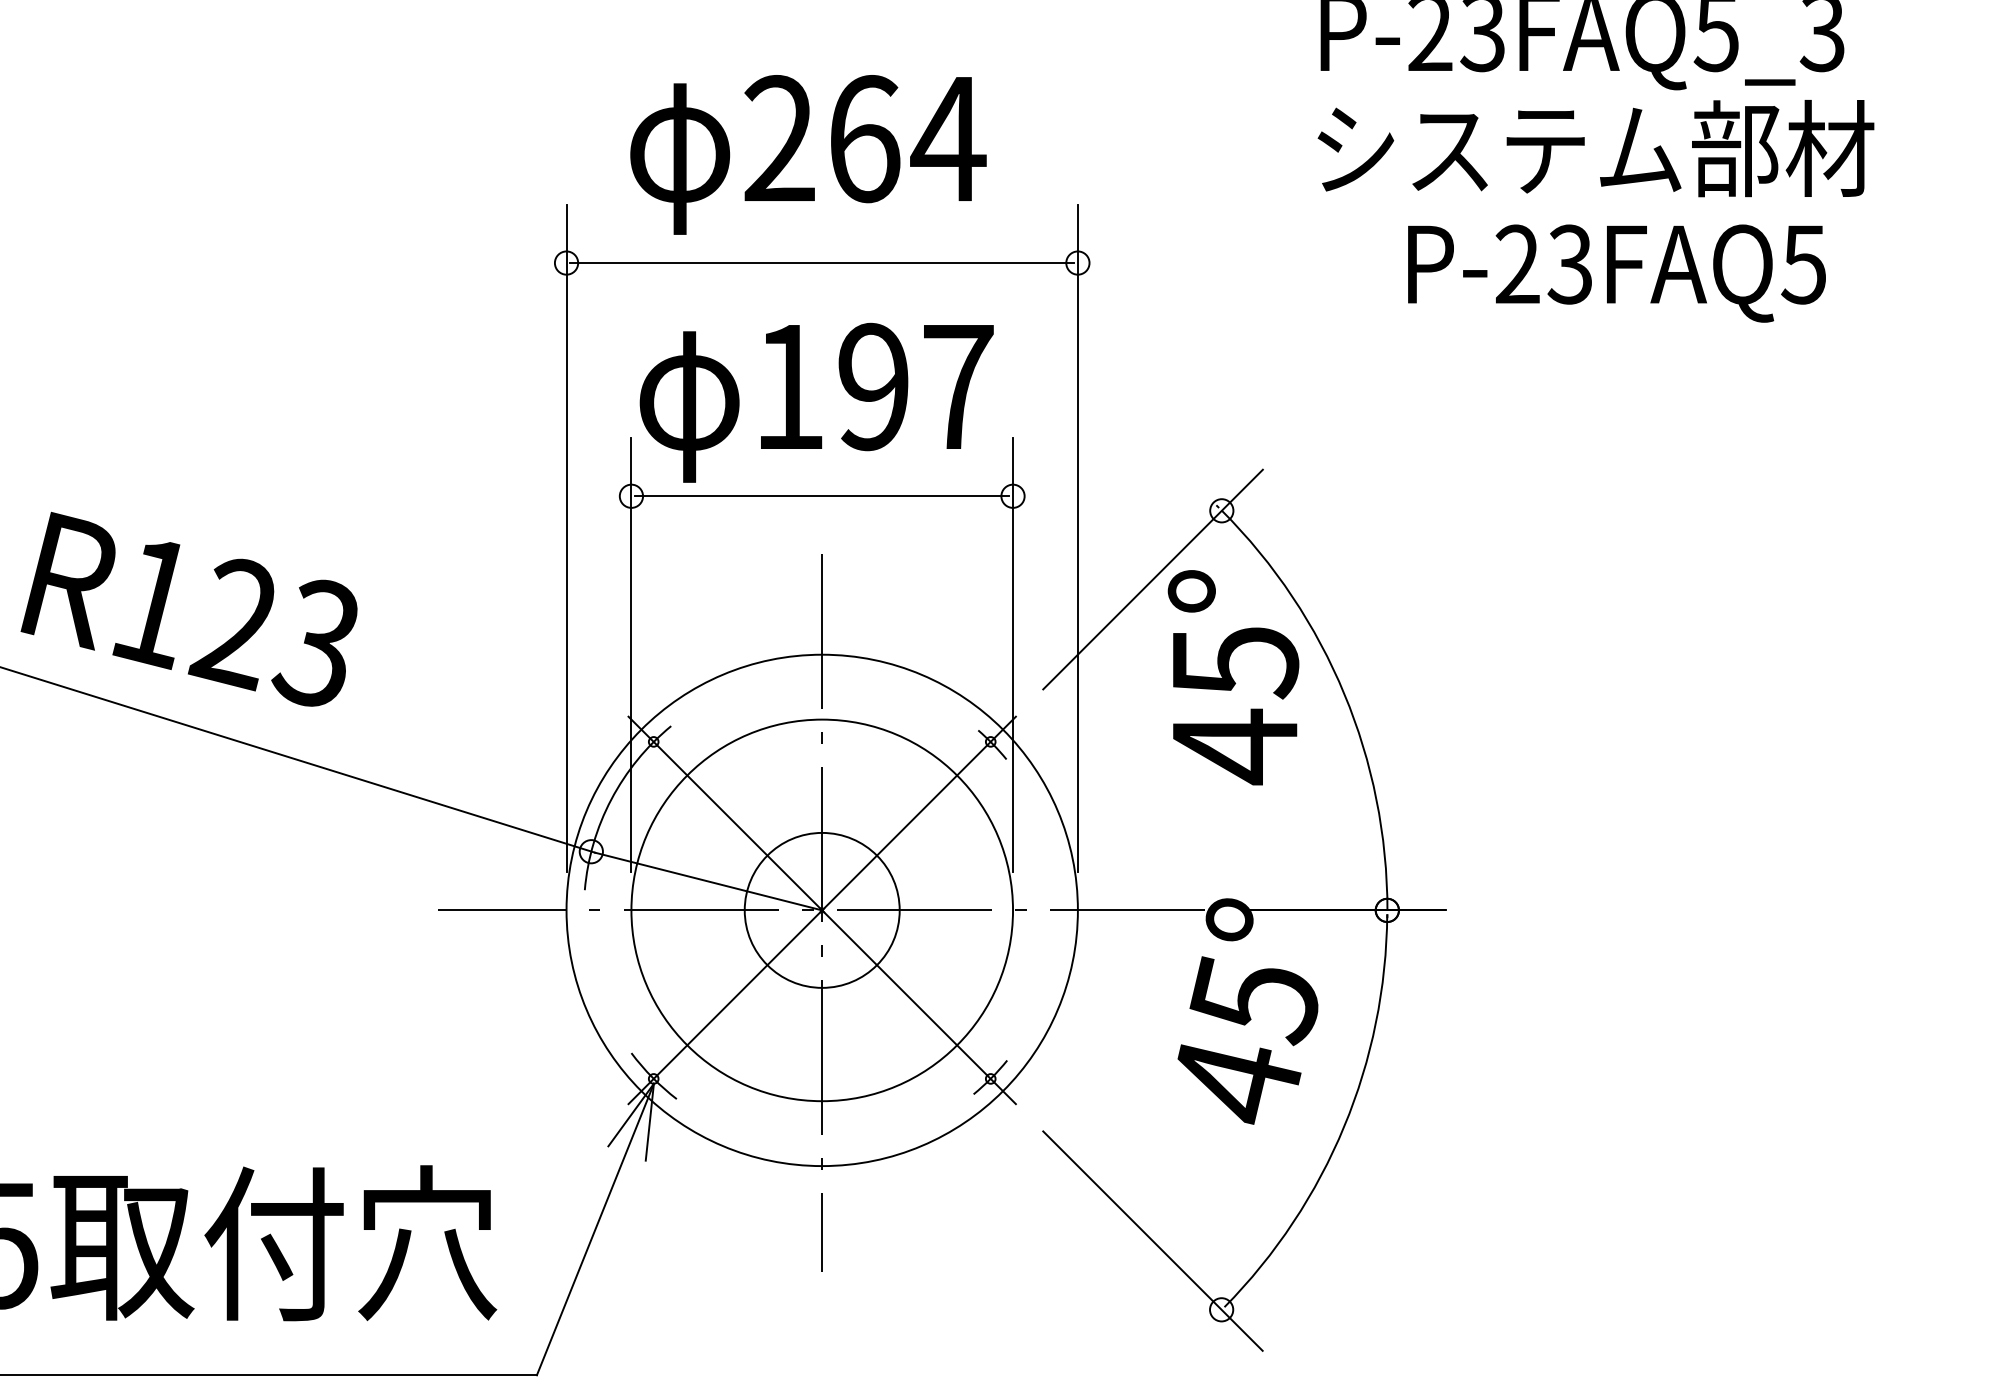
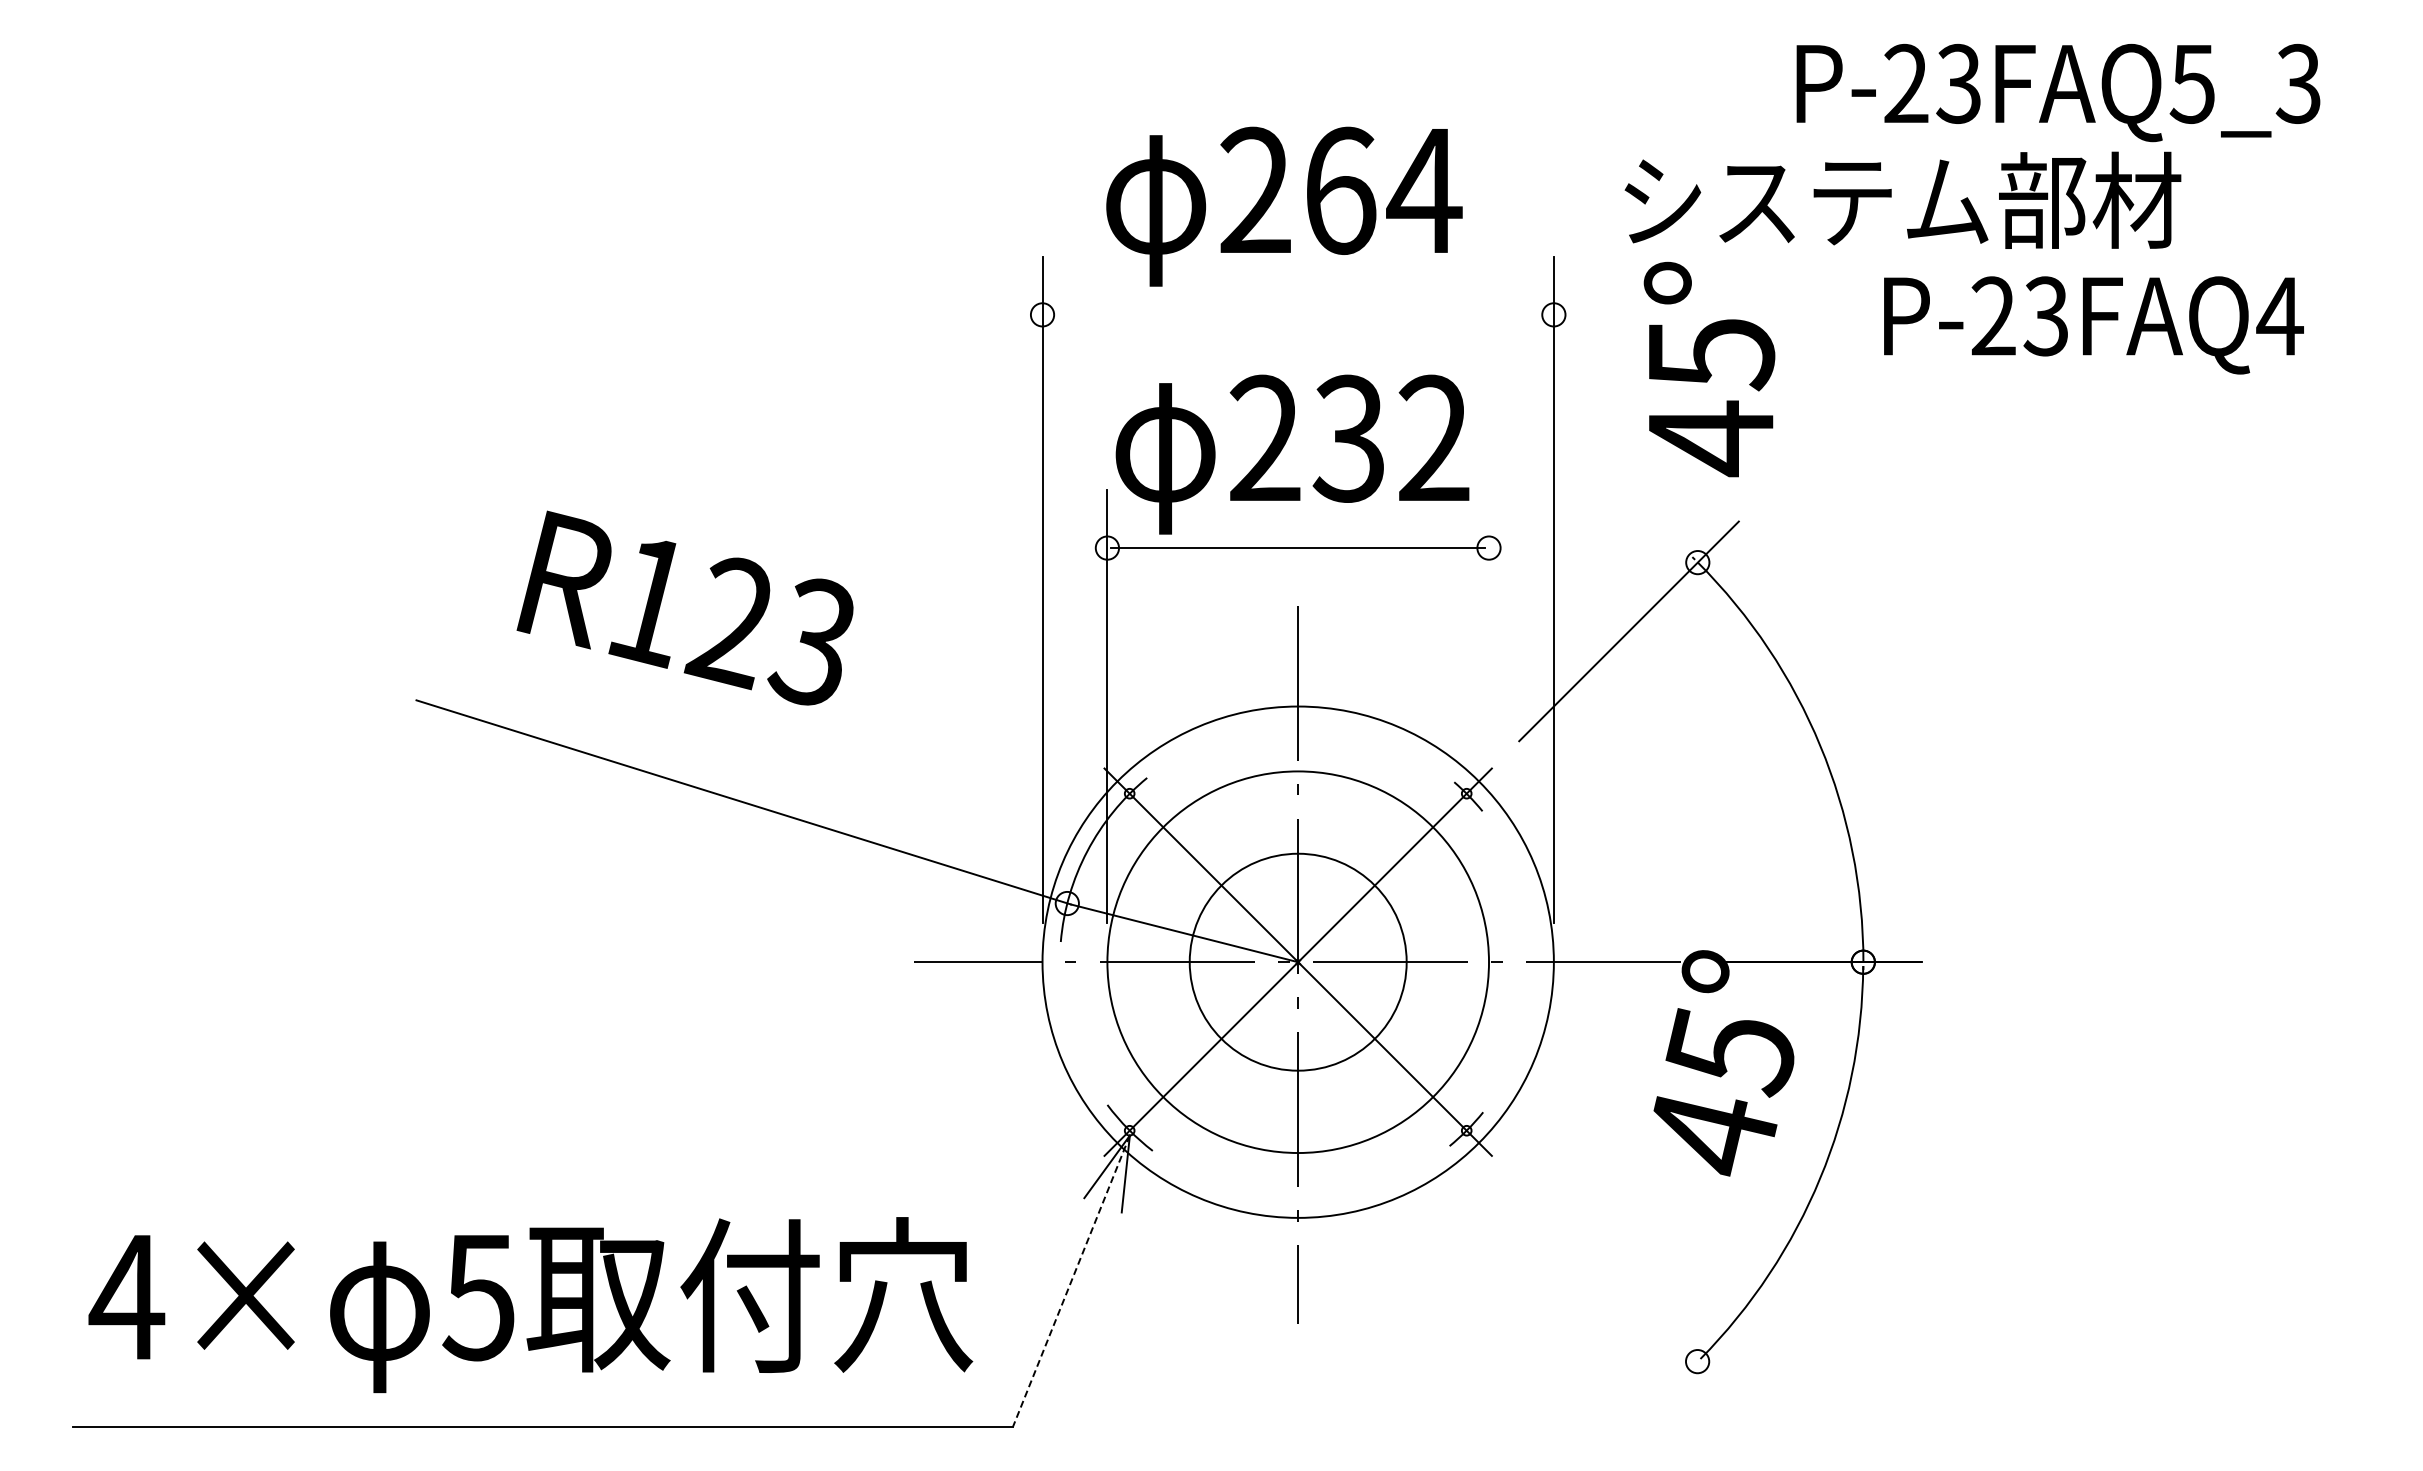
text: (1595, 147) -> (1902, 199), moved
line: (822, 262) -> (1298, 314), removed
text: (1803, 264) -> (2279, 316), P-23FAQ5 -> P-23FAQ4
text: (873, 386) -> (1349, 438), 197 -> 232
text: (188, 608) -> (684, 607), moved
line: (1013, 654) -> (1489, 706), removed
text: (1233, 677) -> (1709, 369), moved
circle: (821, 909) -> (1297, 961), size x1.4
line: (595, 1229) -> (1071, 1281), solid -> dashed
line: (1152, 1240) -> (1628, 1292), removed

